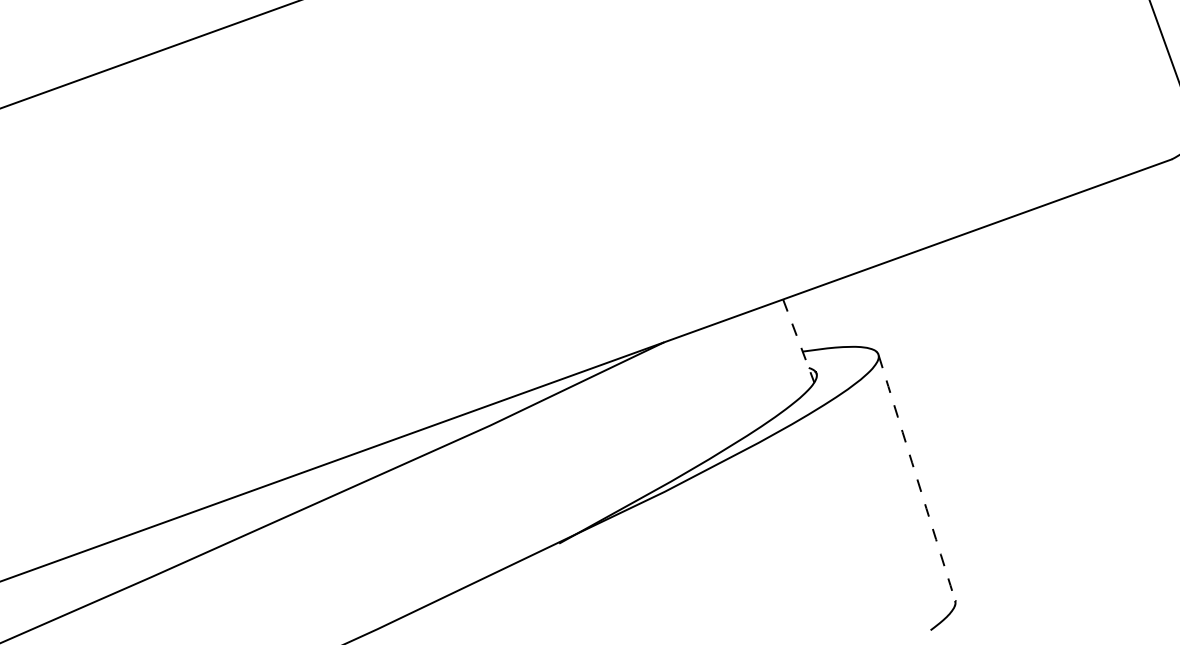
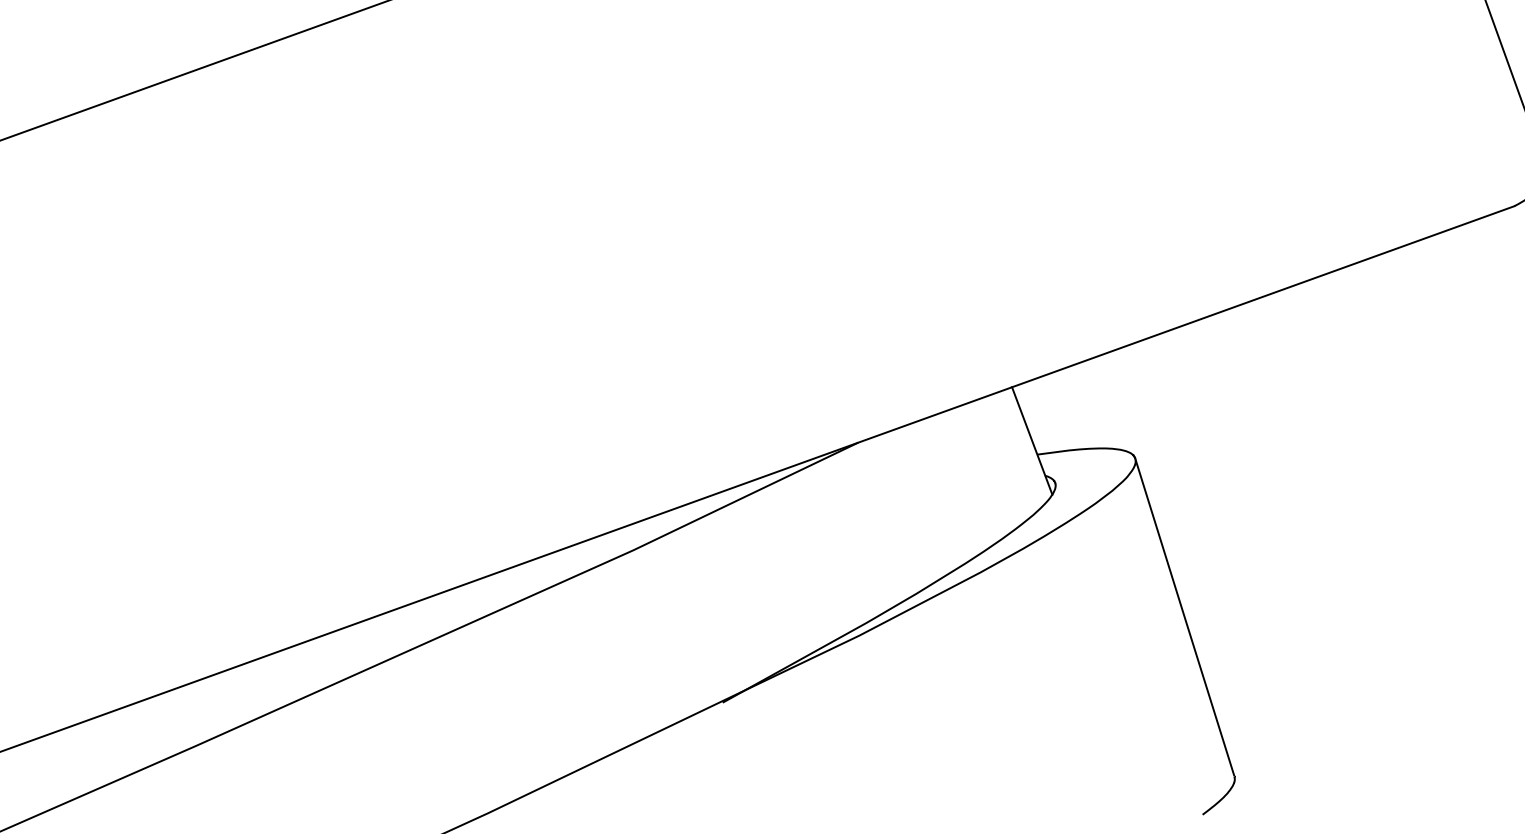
line: (798, 341) -> (1032, 441), dashed -> solid
arc: (916, 478) -> (1184, 618), dashed -> solid

